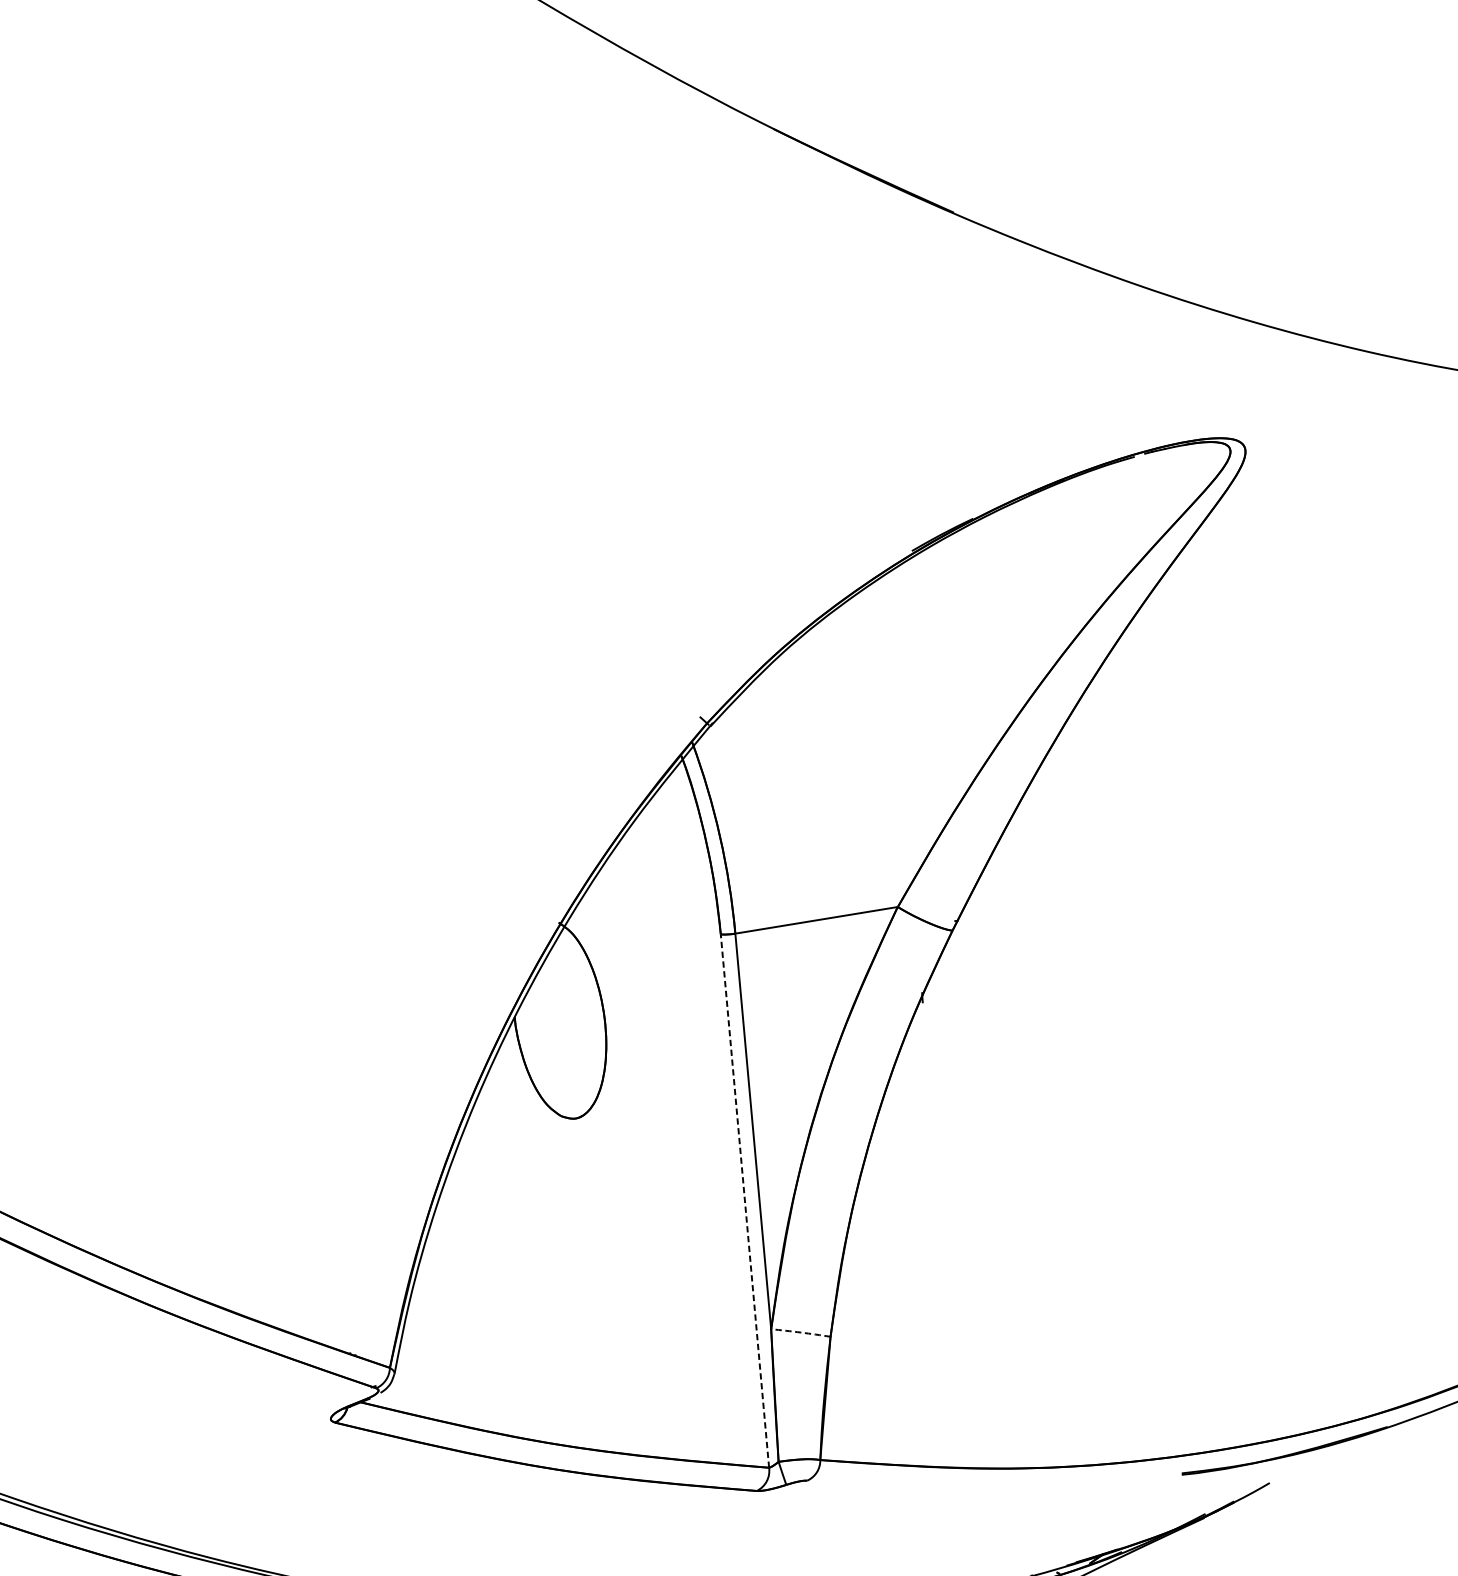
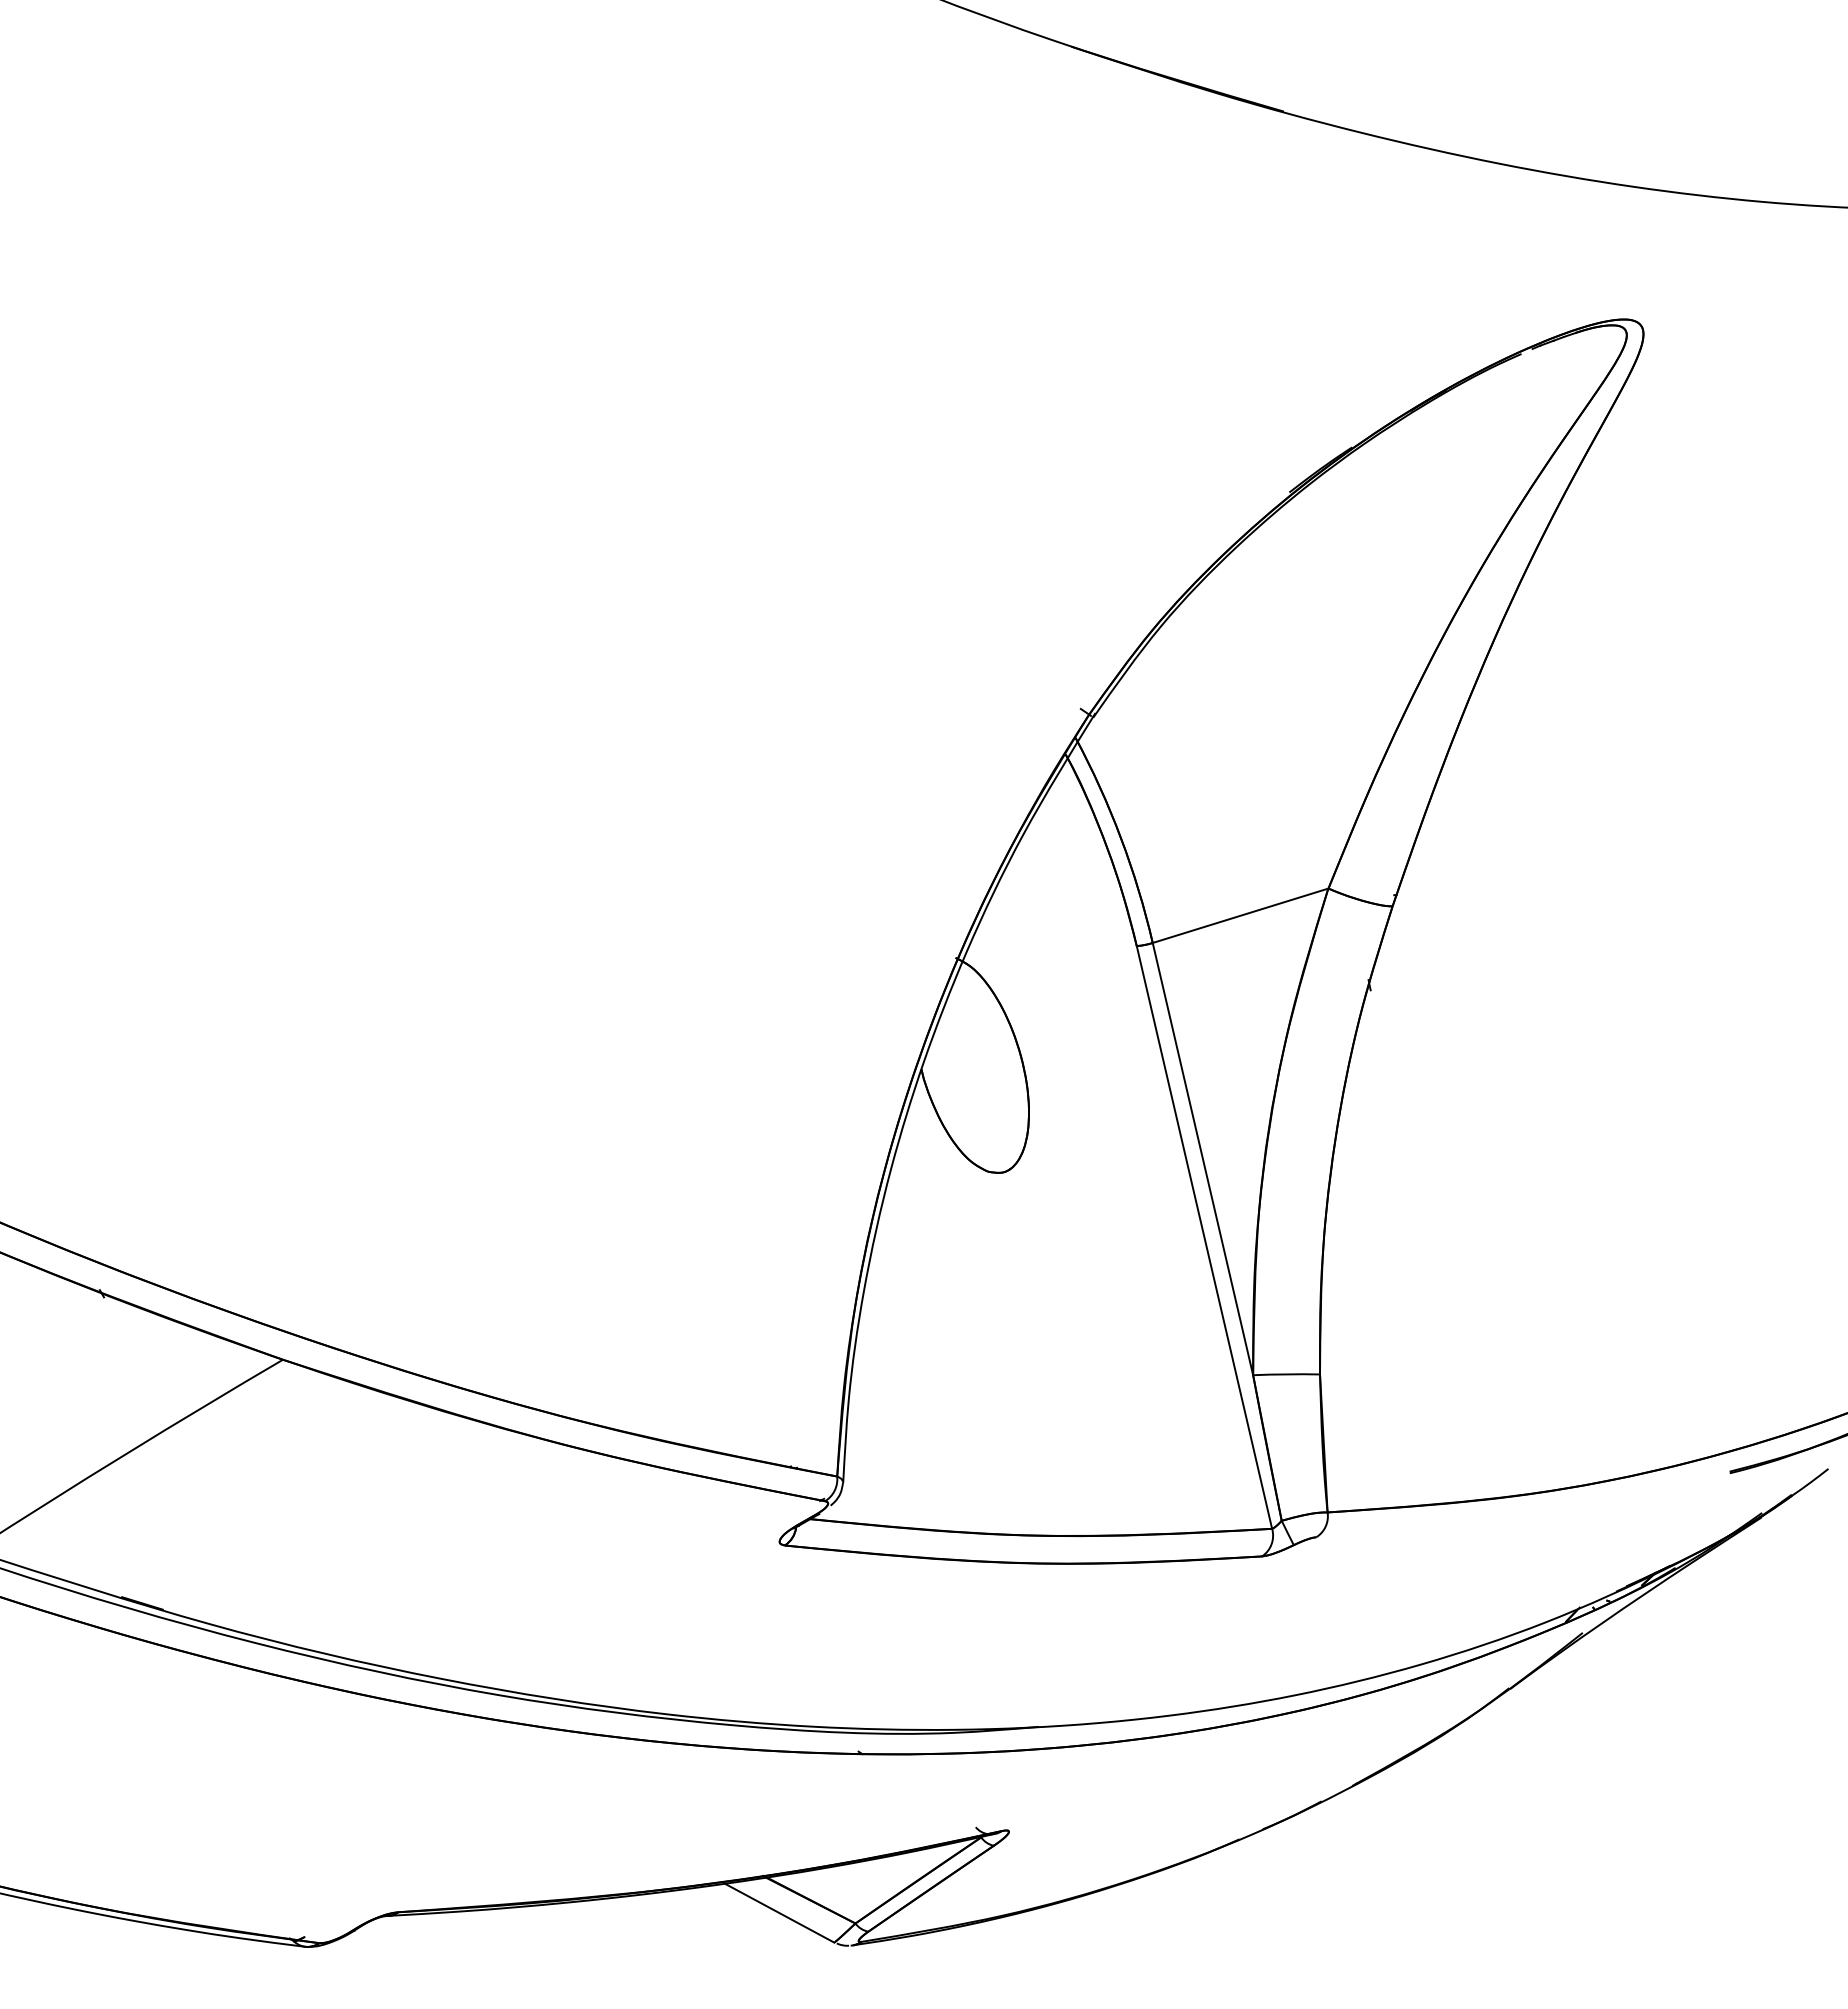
line: (745, 1200) -> (1204, 1236), dashed -> solid
arc: (800, 1332) -> (1286, 1374), dashed -> solid

